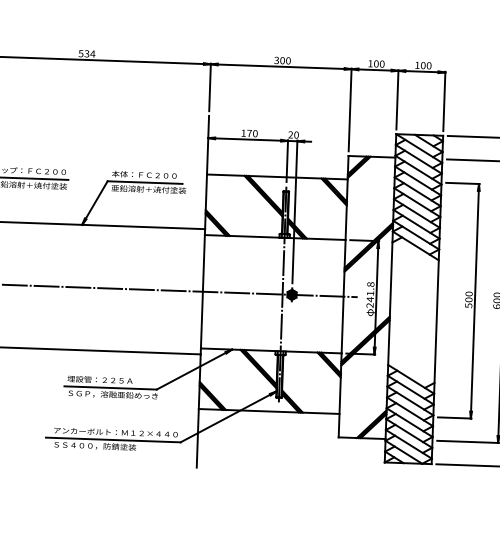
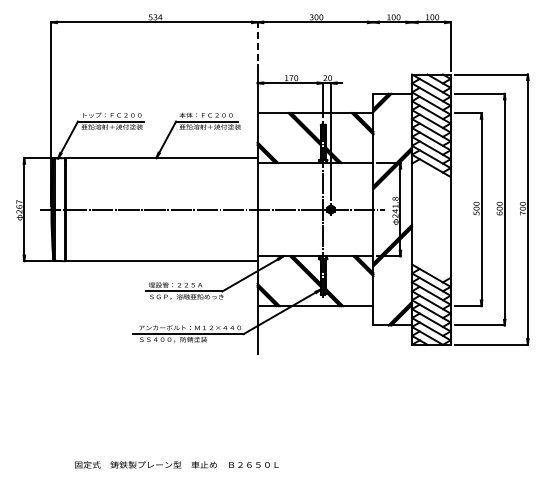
line: (209, 87) -> (257, 41), solid -> dashed
line: (398, 98) -> (412, 45), removed
line: (350, 109) -> (373, 55), removed

